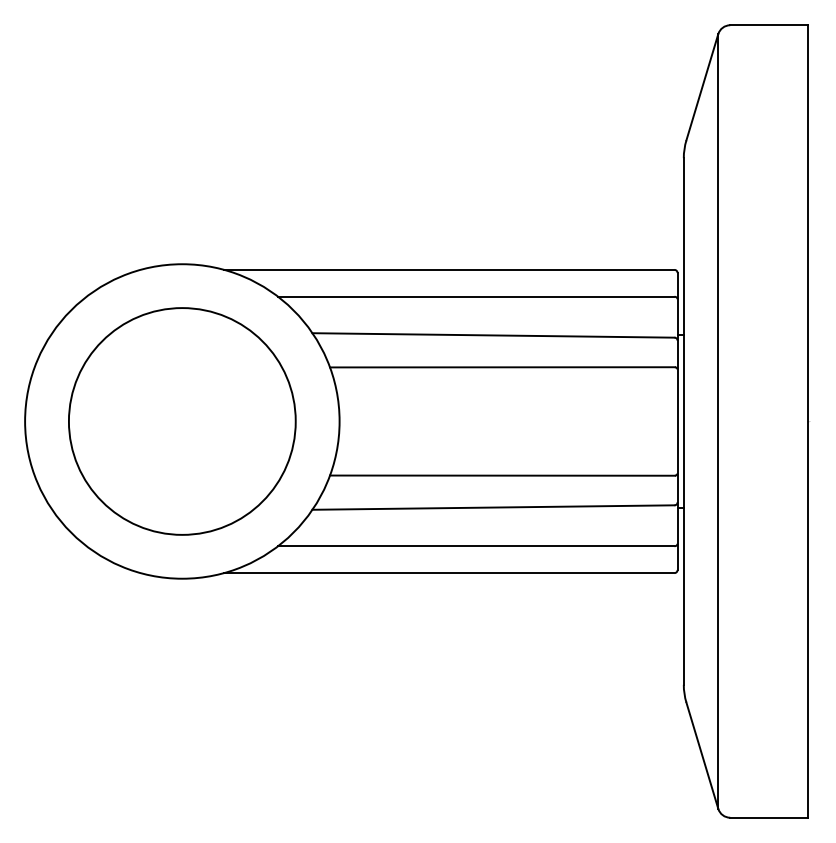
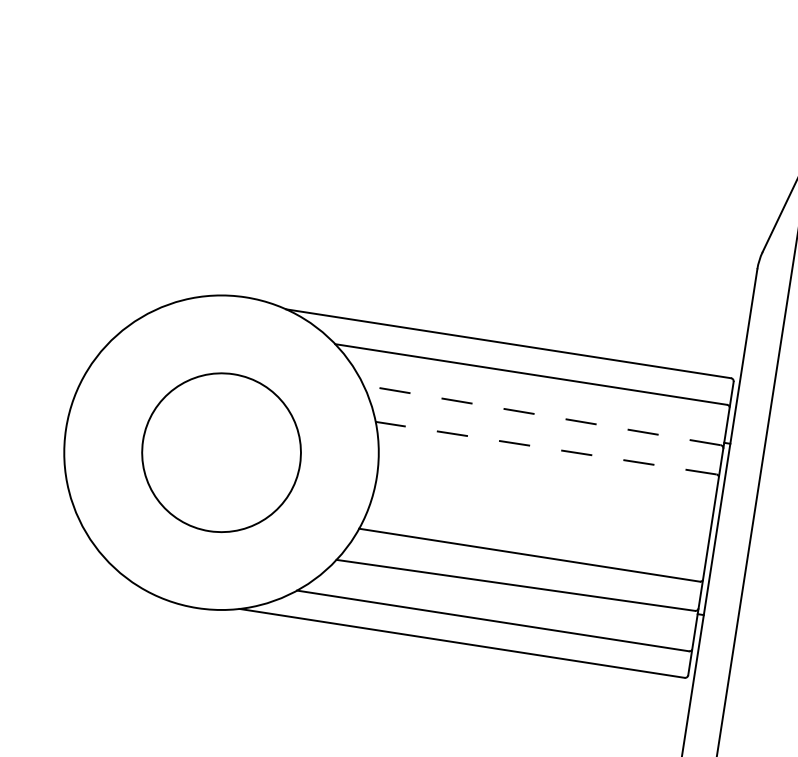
line: (492, 335) -> (541, 415), solid -> dashed
line: (501, 367) -> (545, 448), solid -> dashed
circle: (182, 421) -> (221, 452), size x0.7

